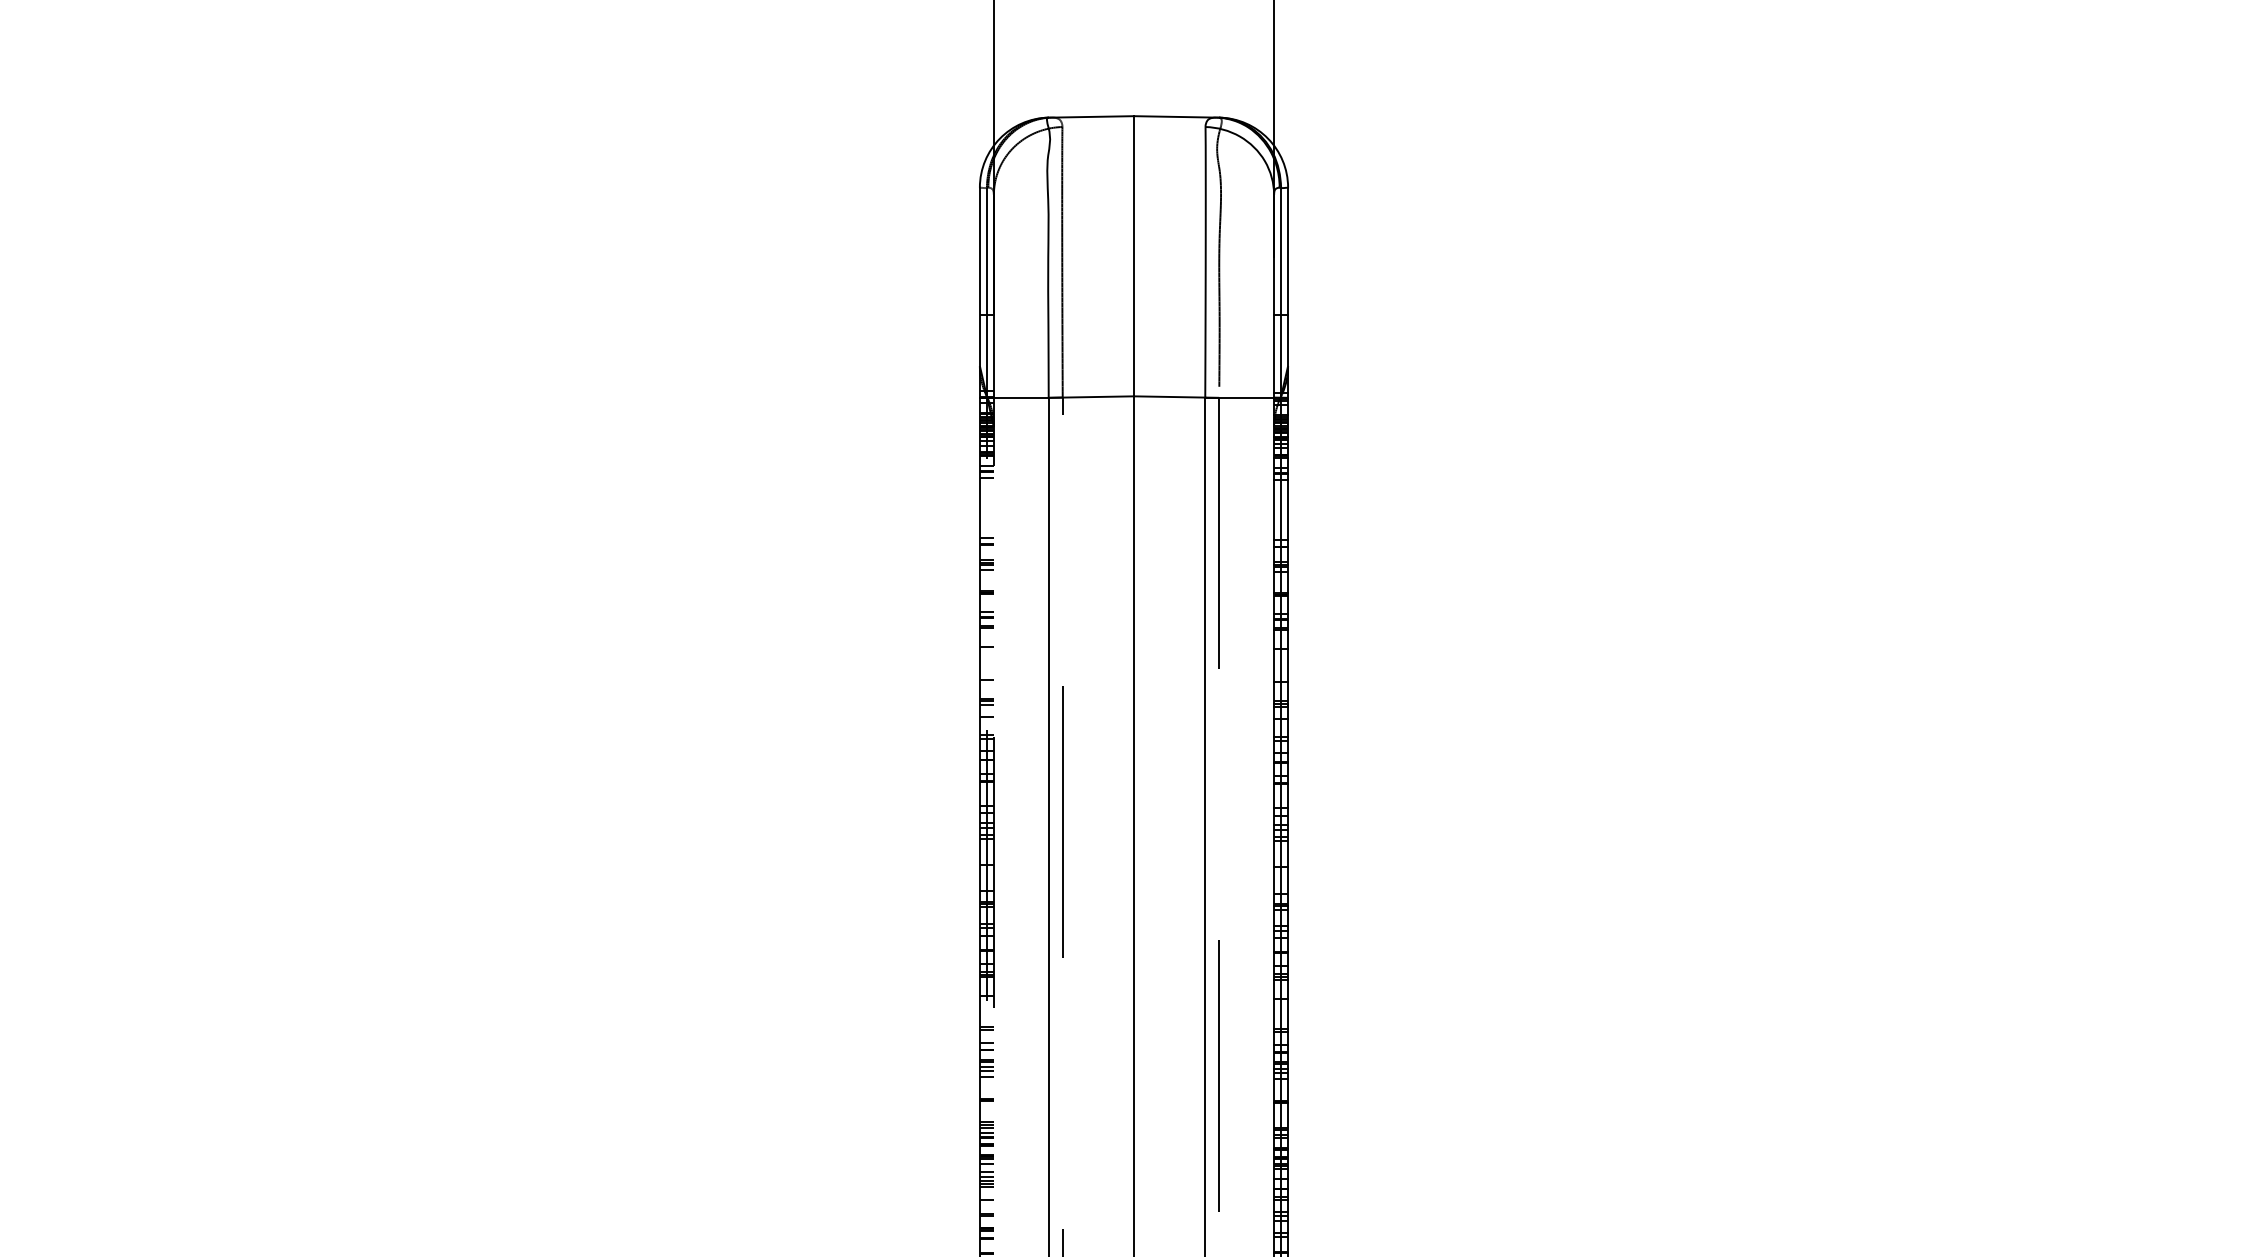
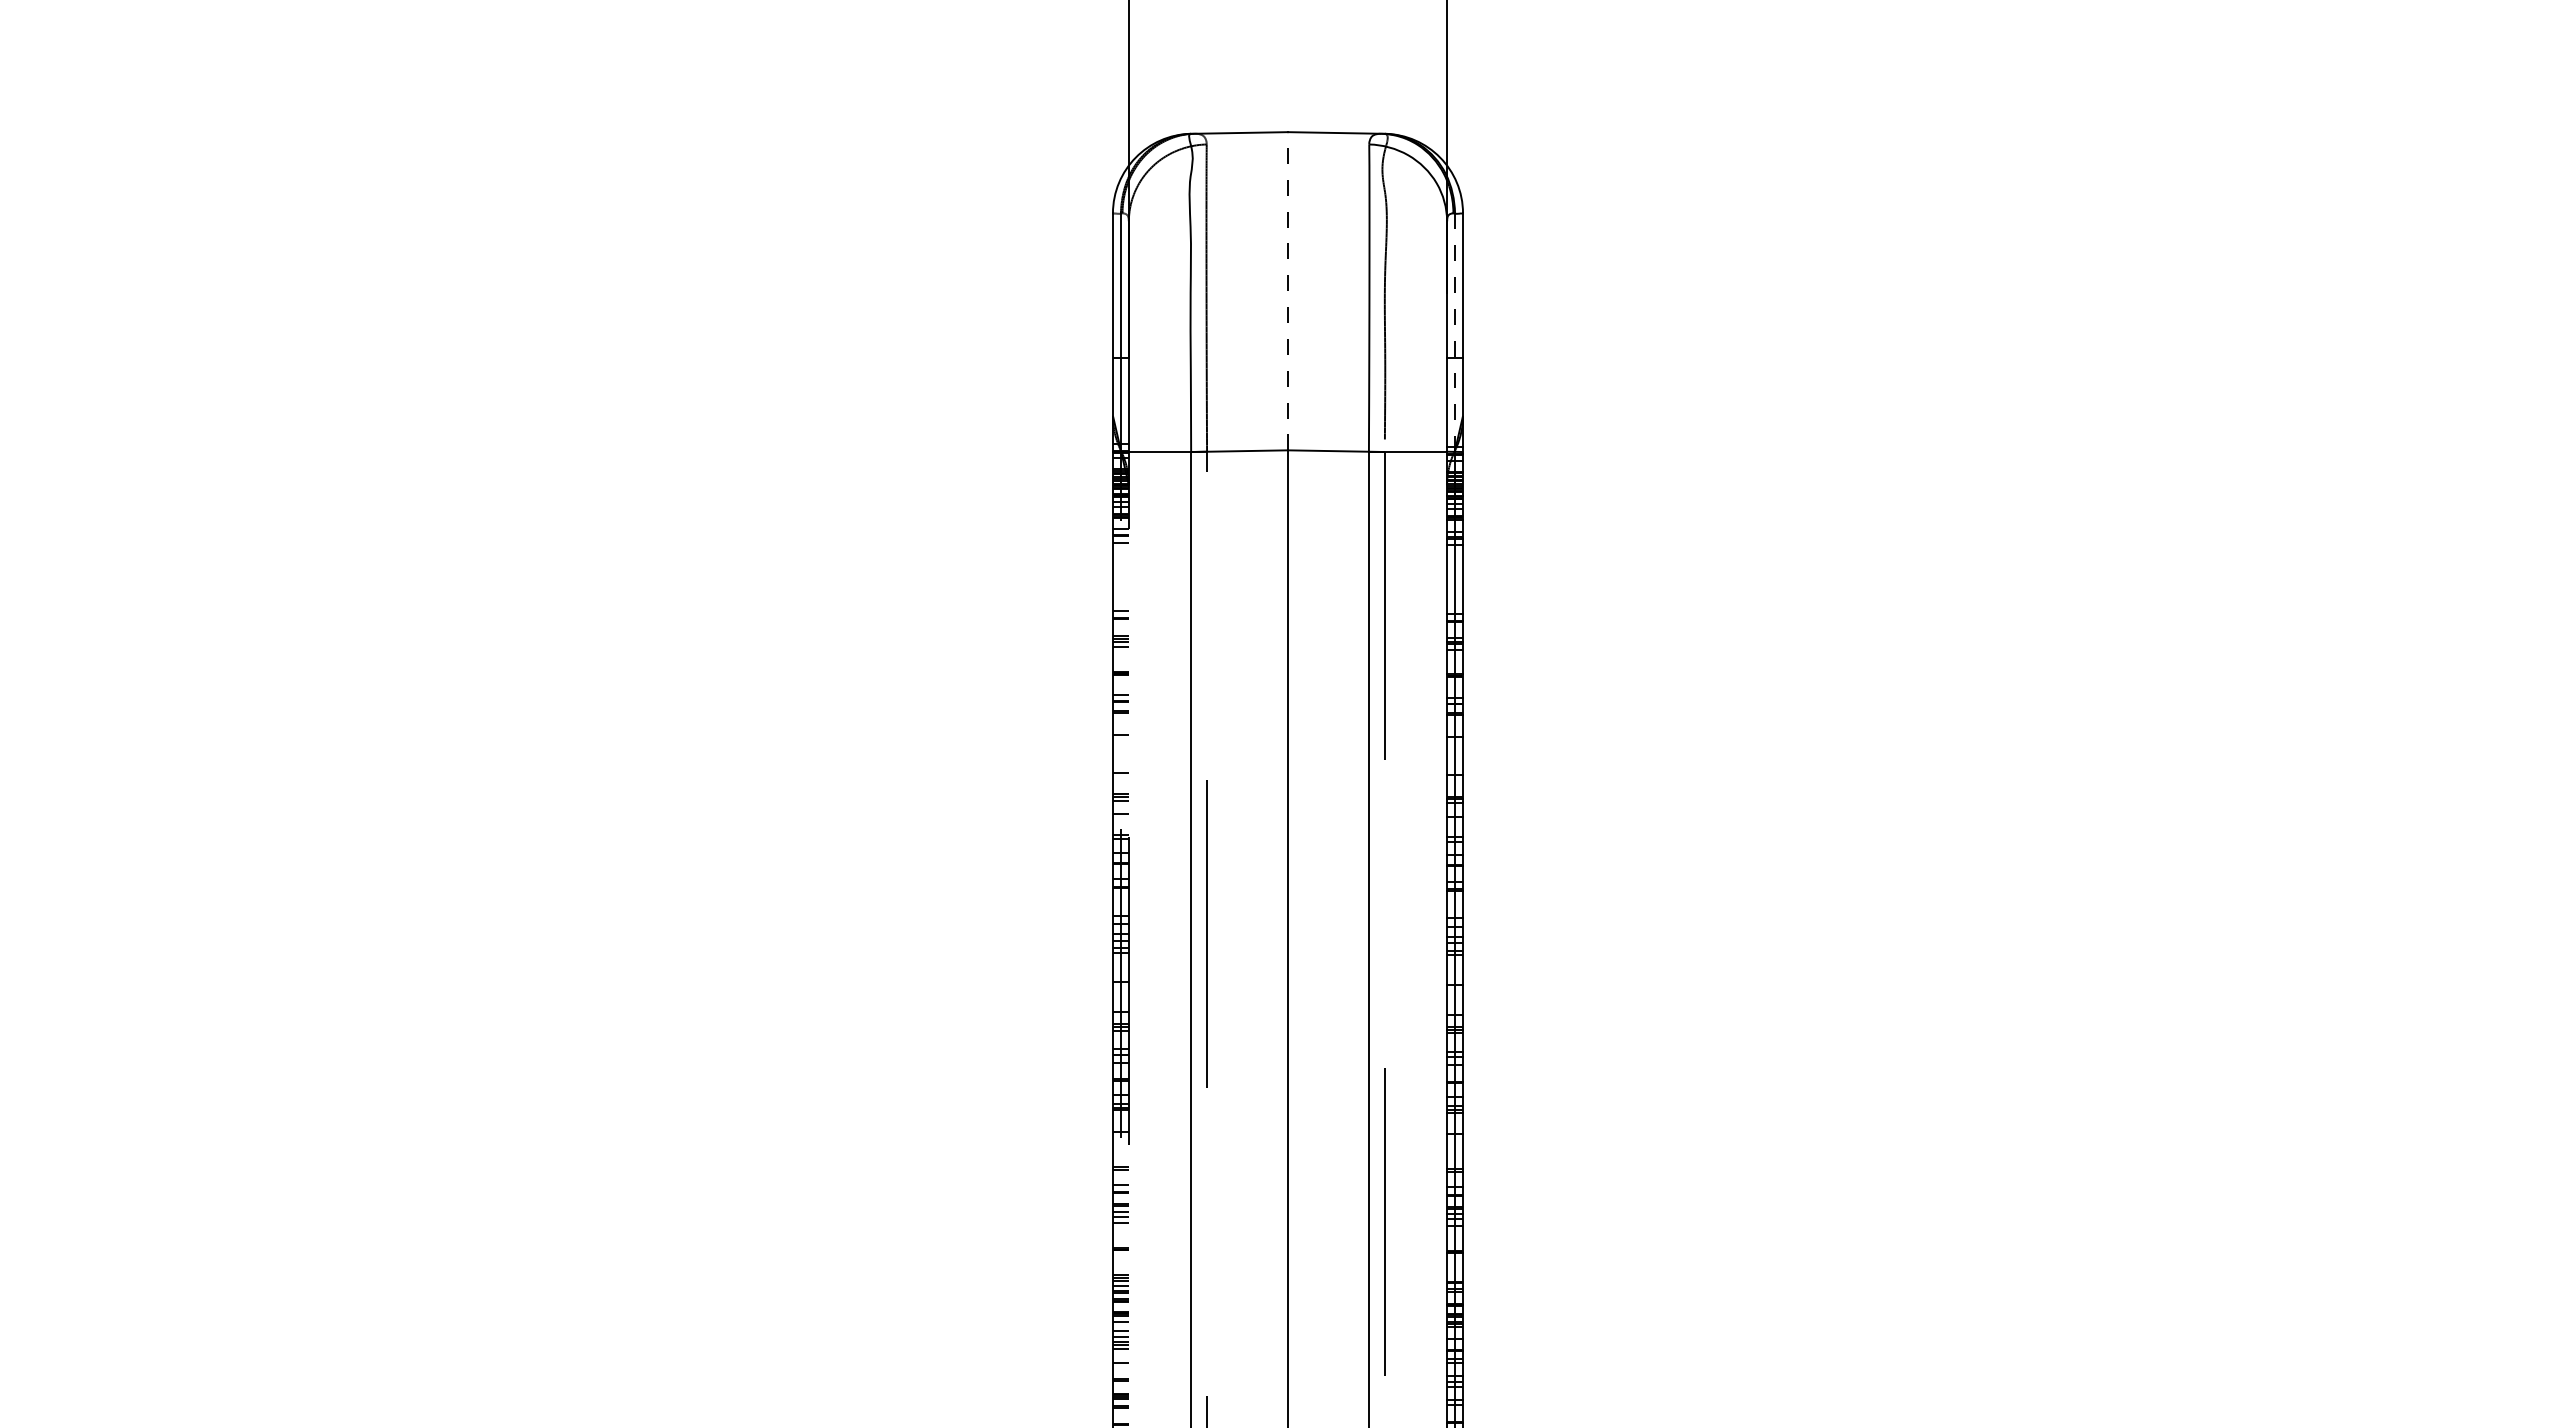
line: (1134, 255) -> (1288, 290), solid -> dashed
line: (1281, 290) -> (1455, 330), solid -> dashed

